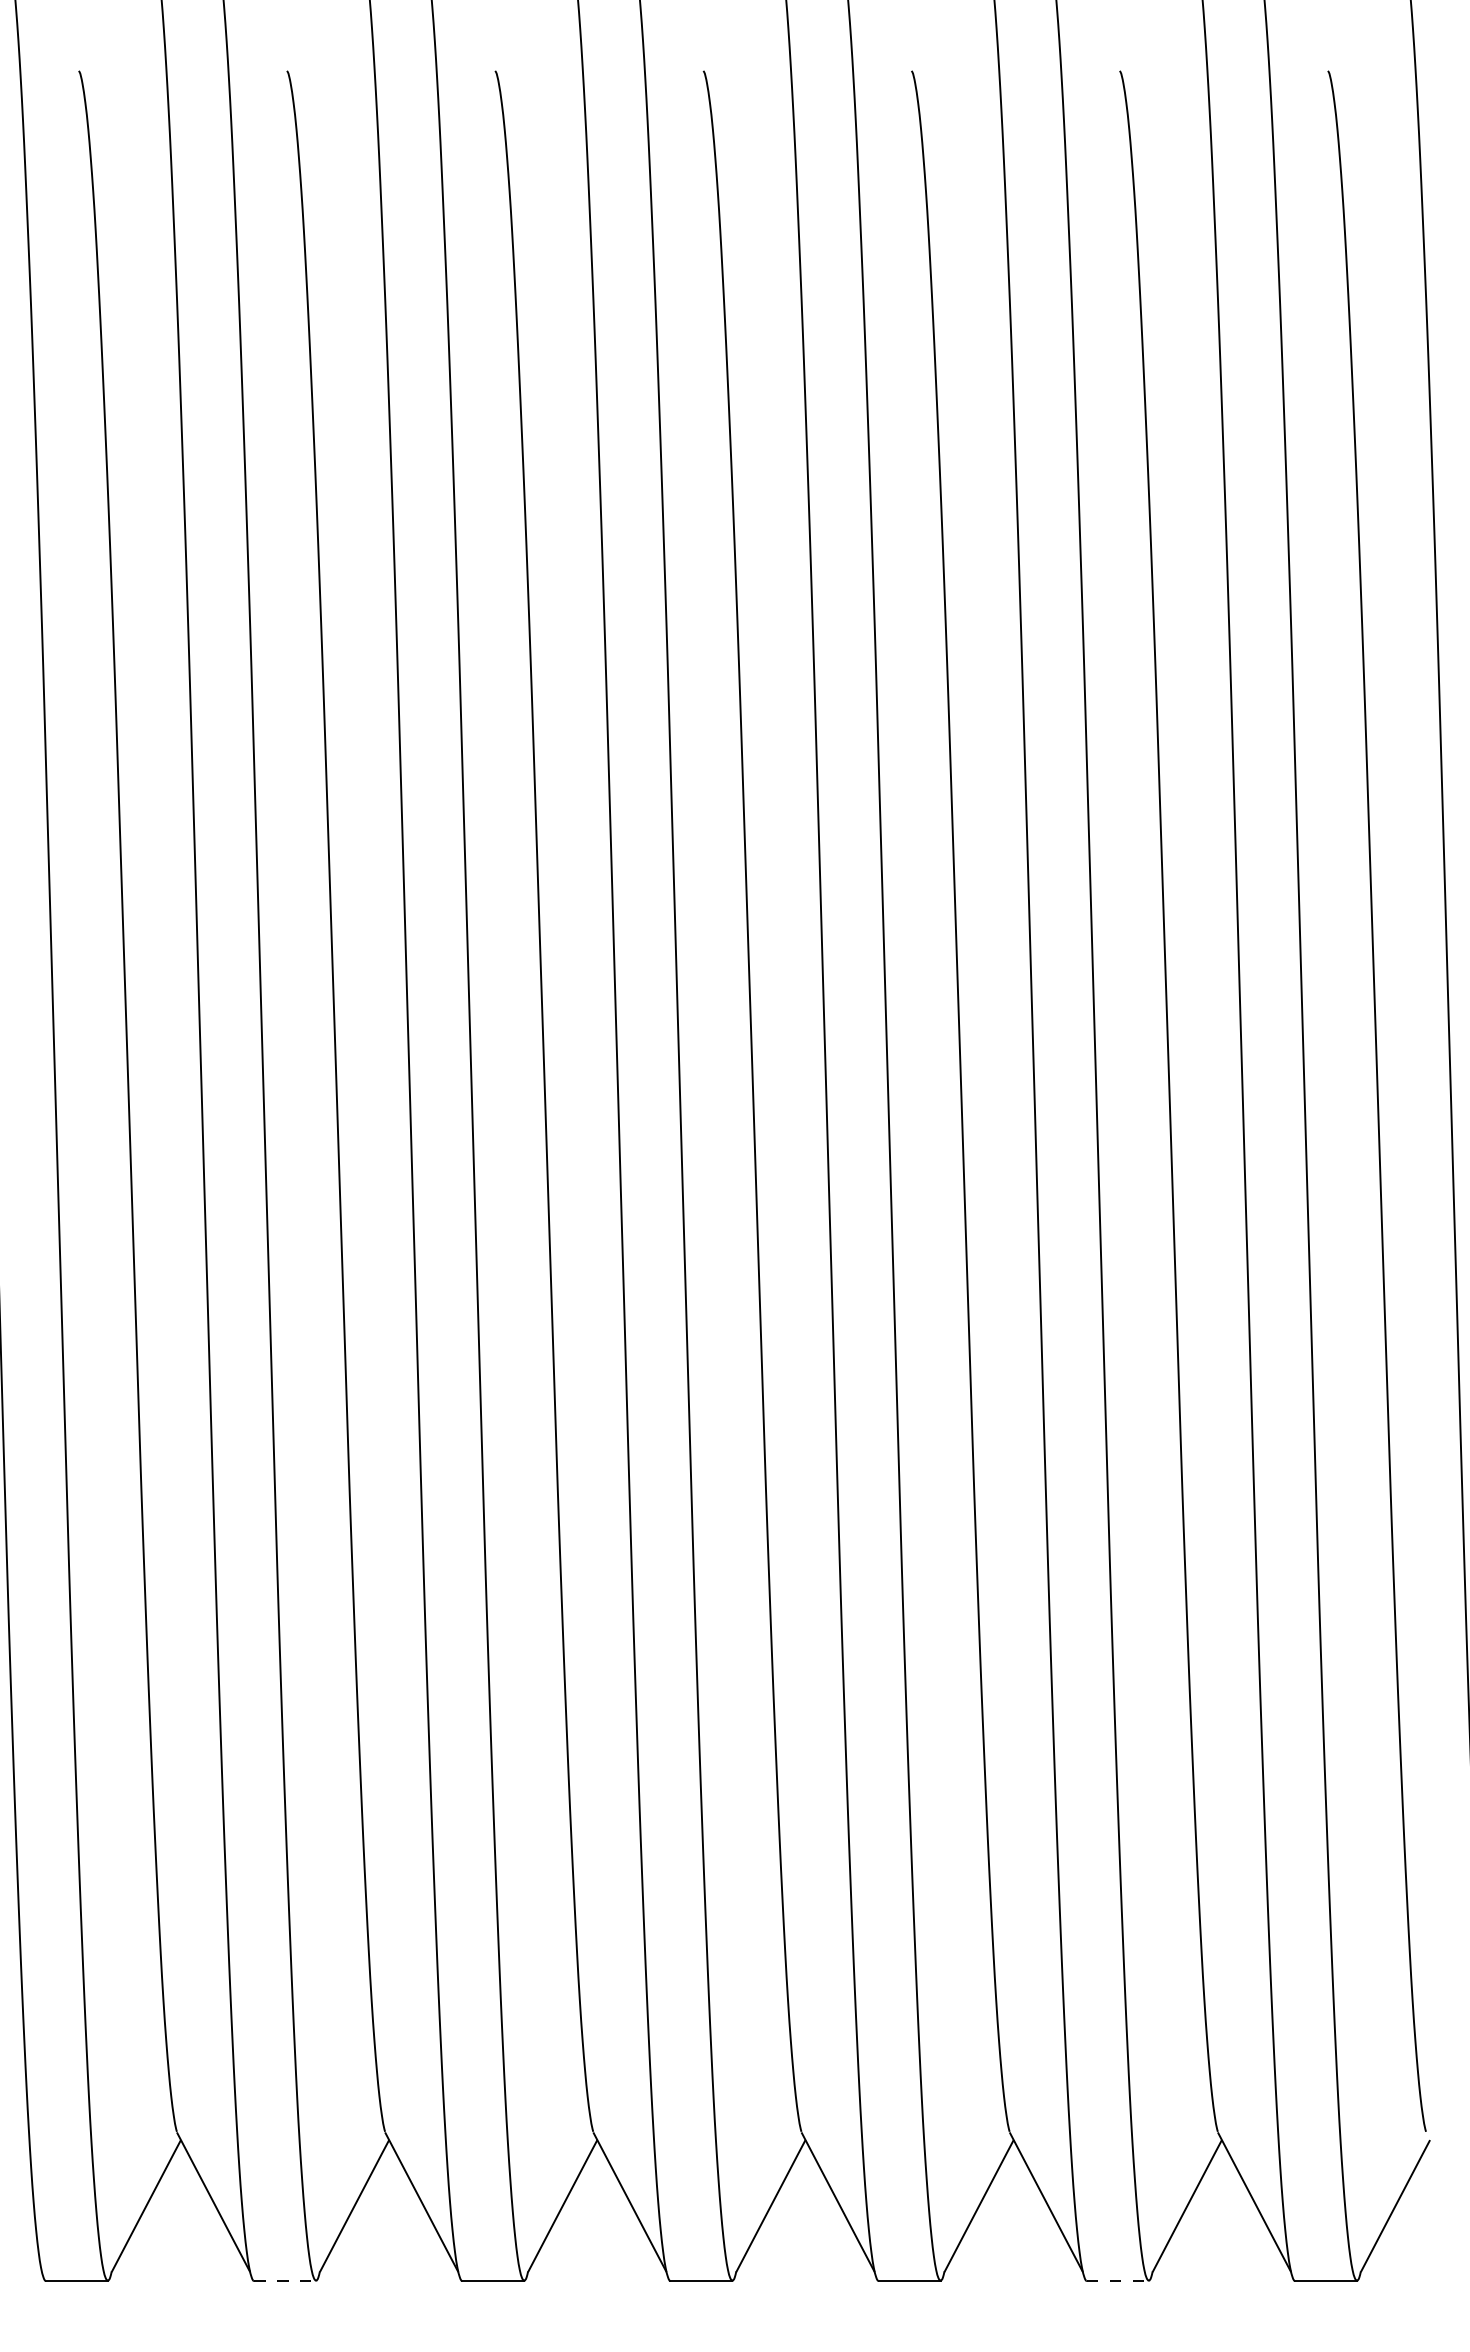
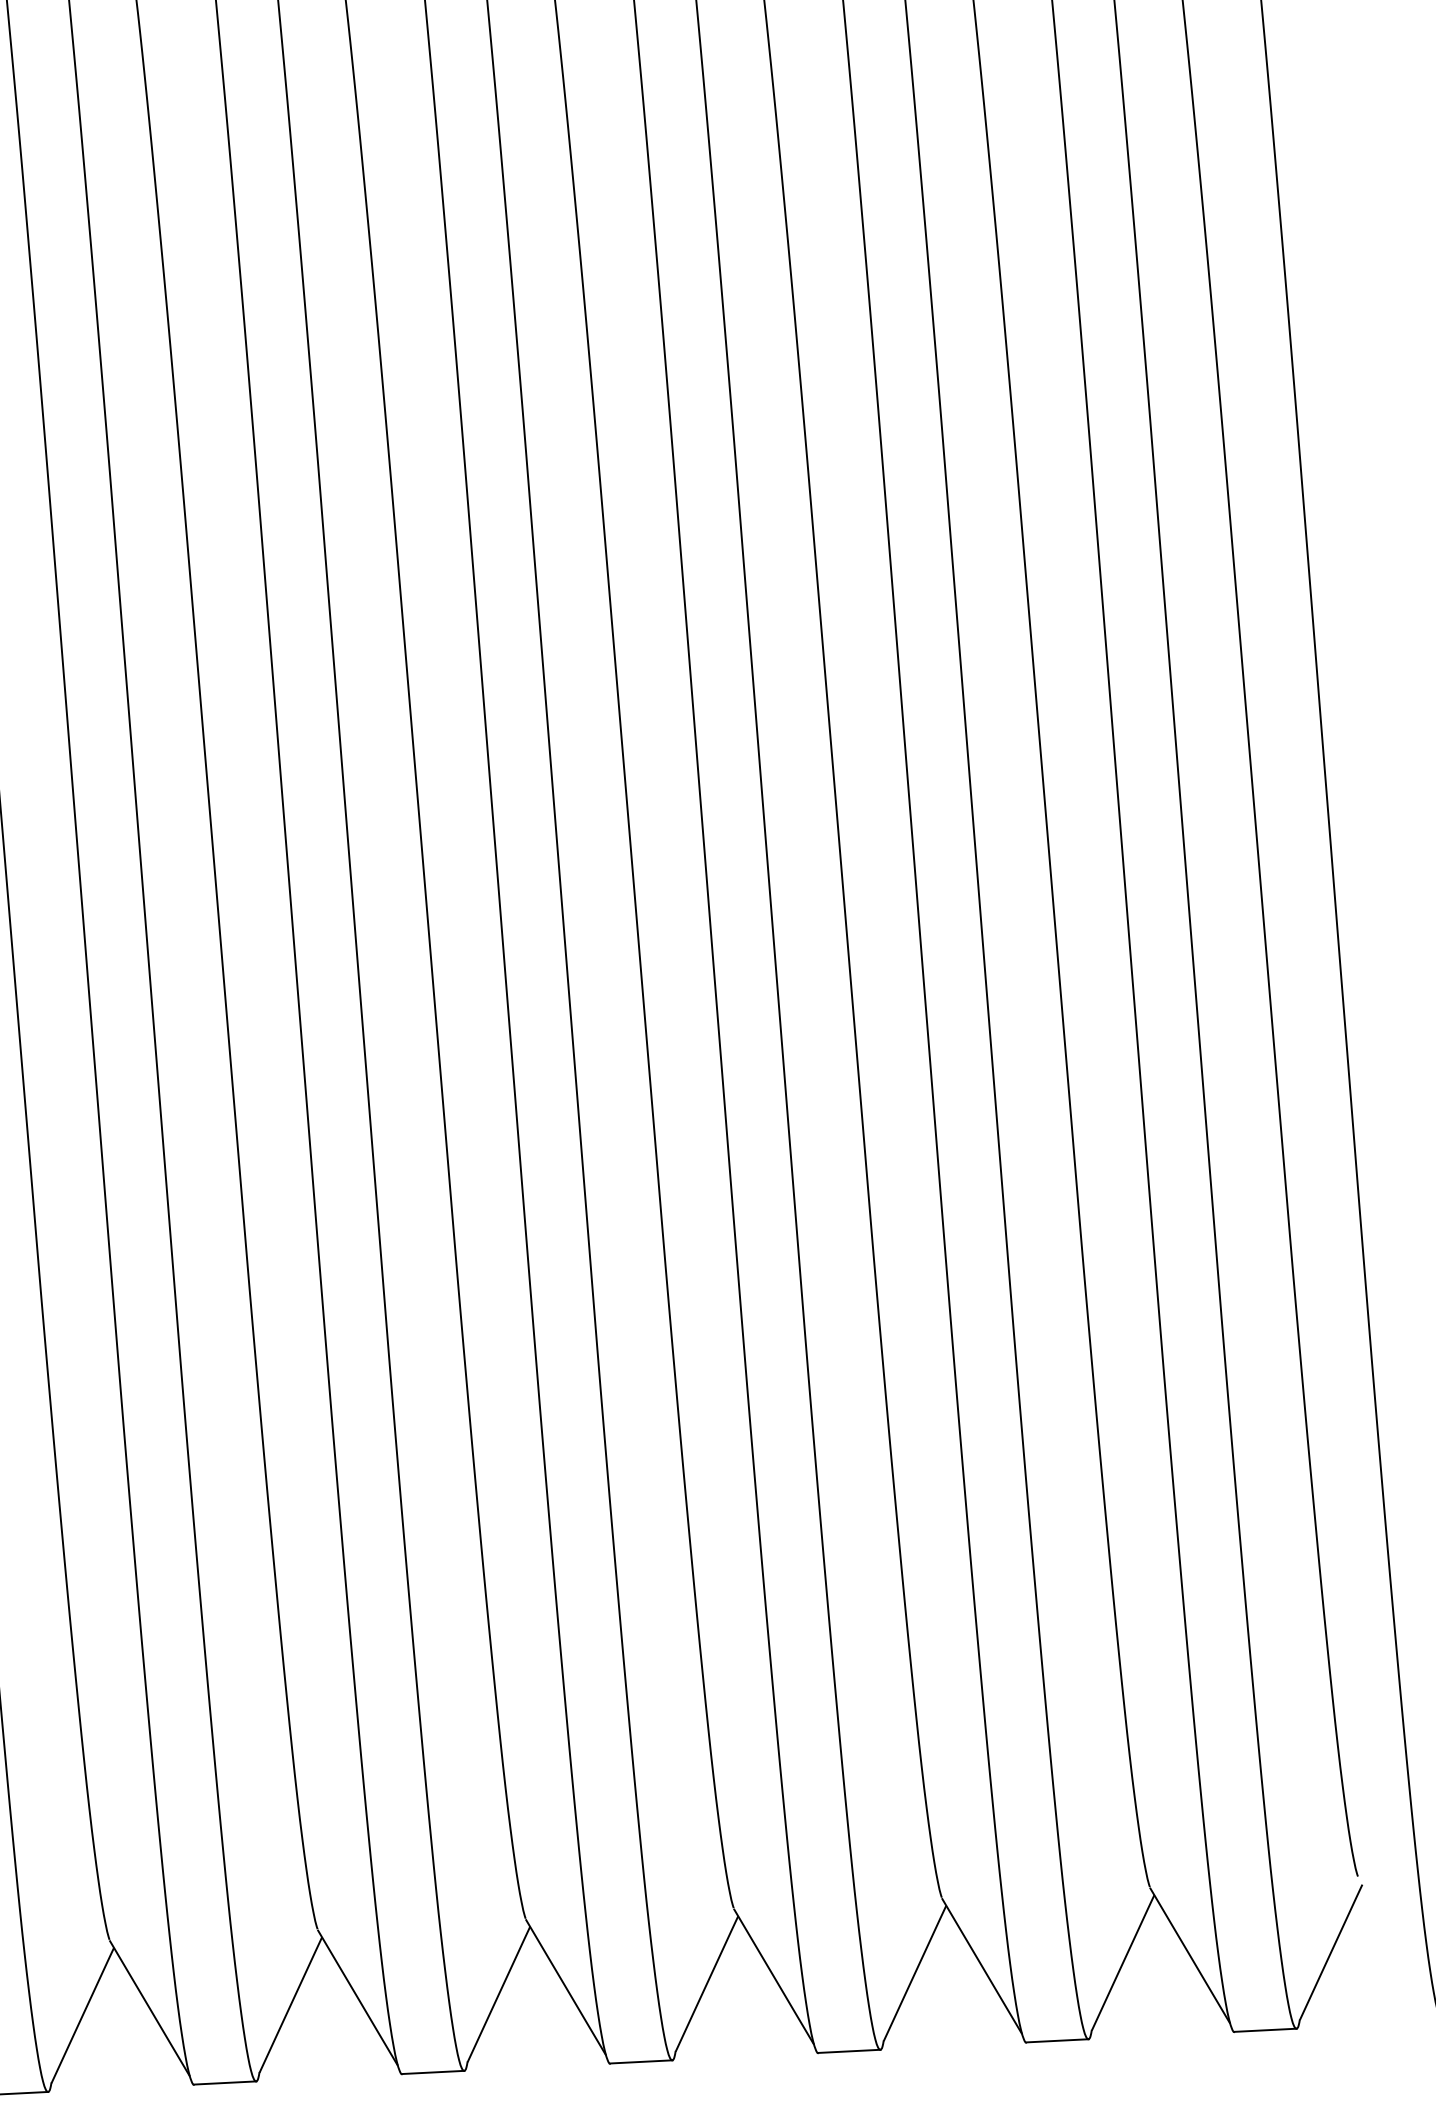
line: (285, 2280) -> (225, 2082), dashed -> solid
line: (1117, 2280) -> (1057, 2040), dashed -> solid

